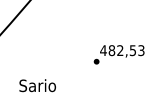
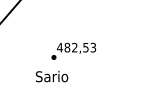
text: (118, 53) -> (73, 50), moved
text: (38, 85) -> (52, 76), moved

